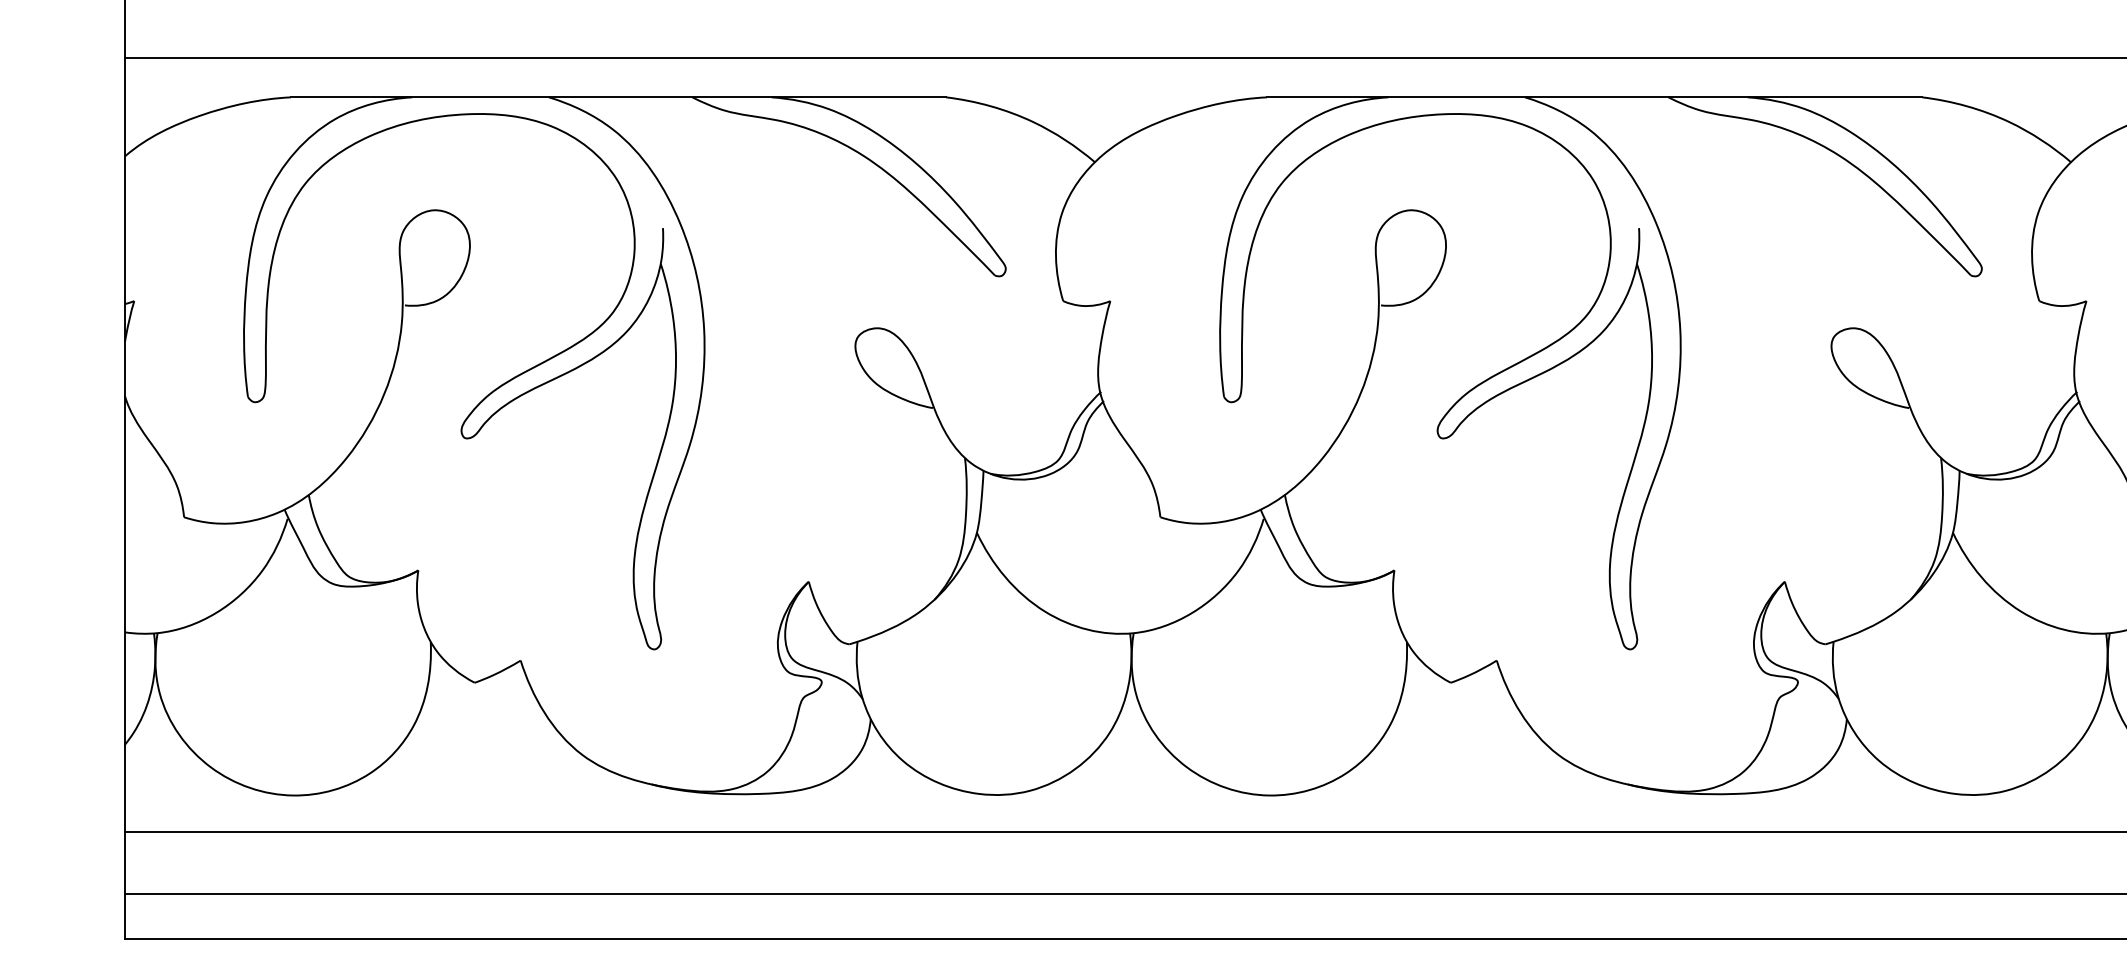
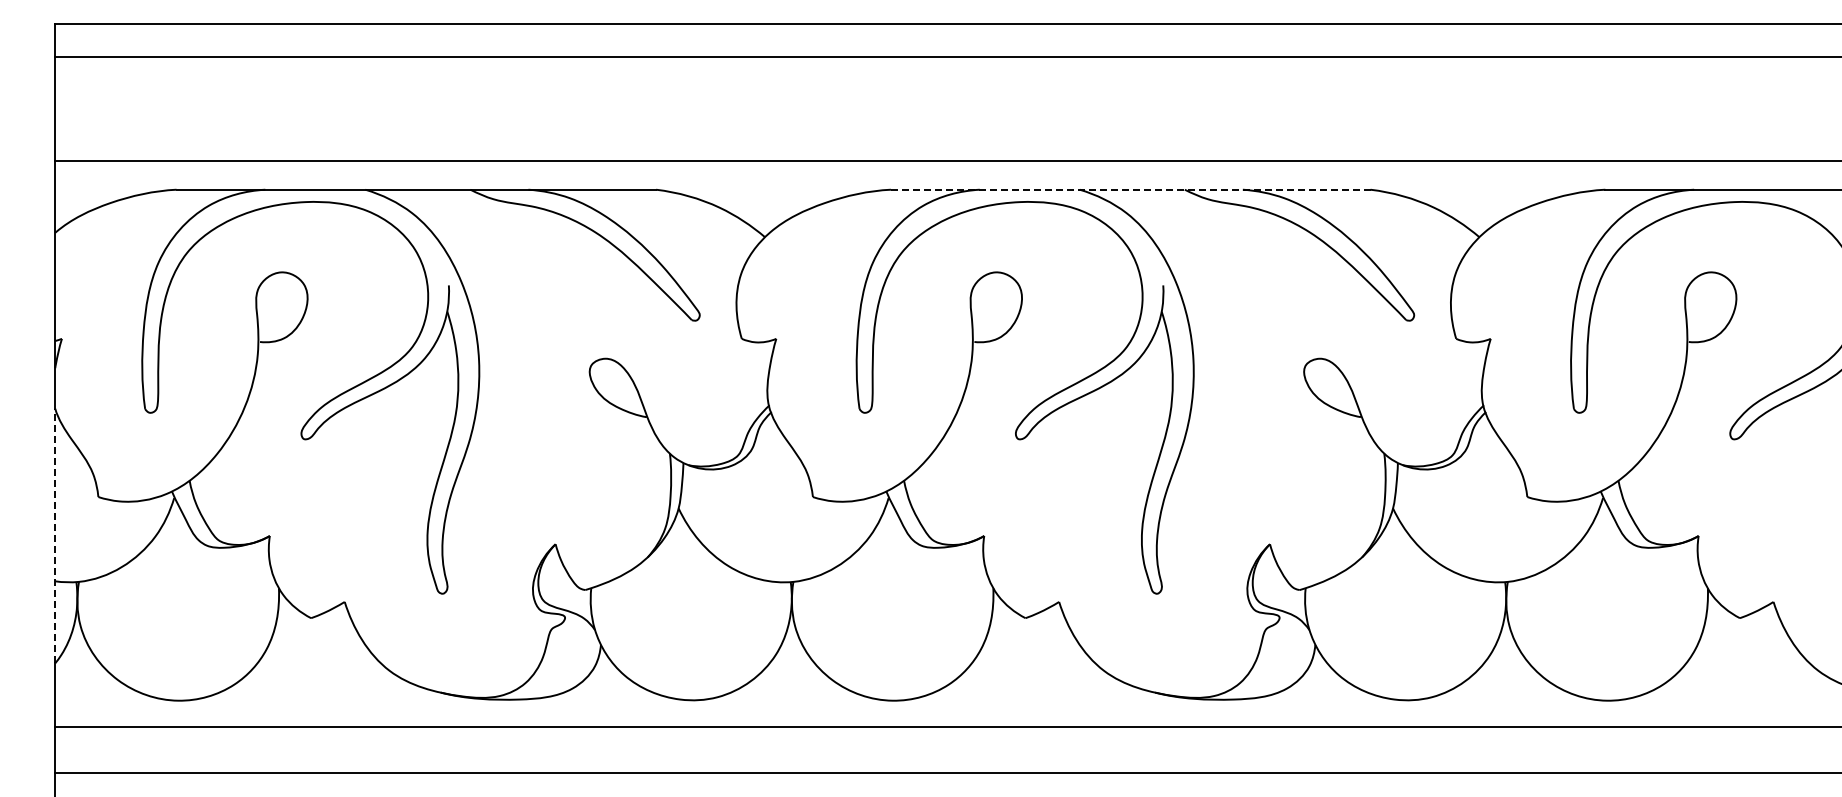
line: (1594, 97) -> (1130, 189), solid -> dashed
line: (125, 569) -> (55, 535), solid -> dashed

